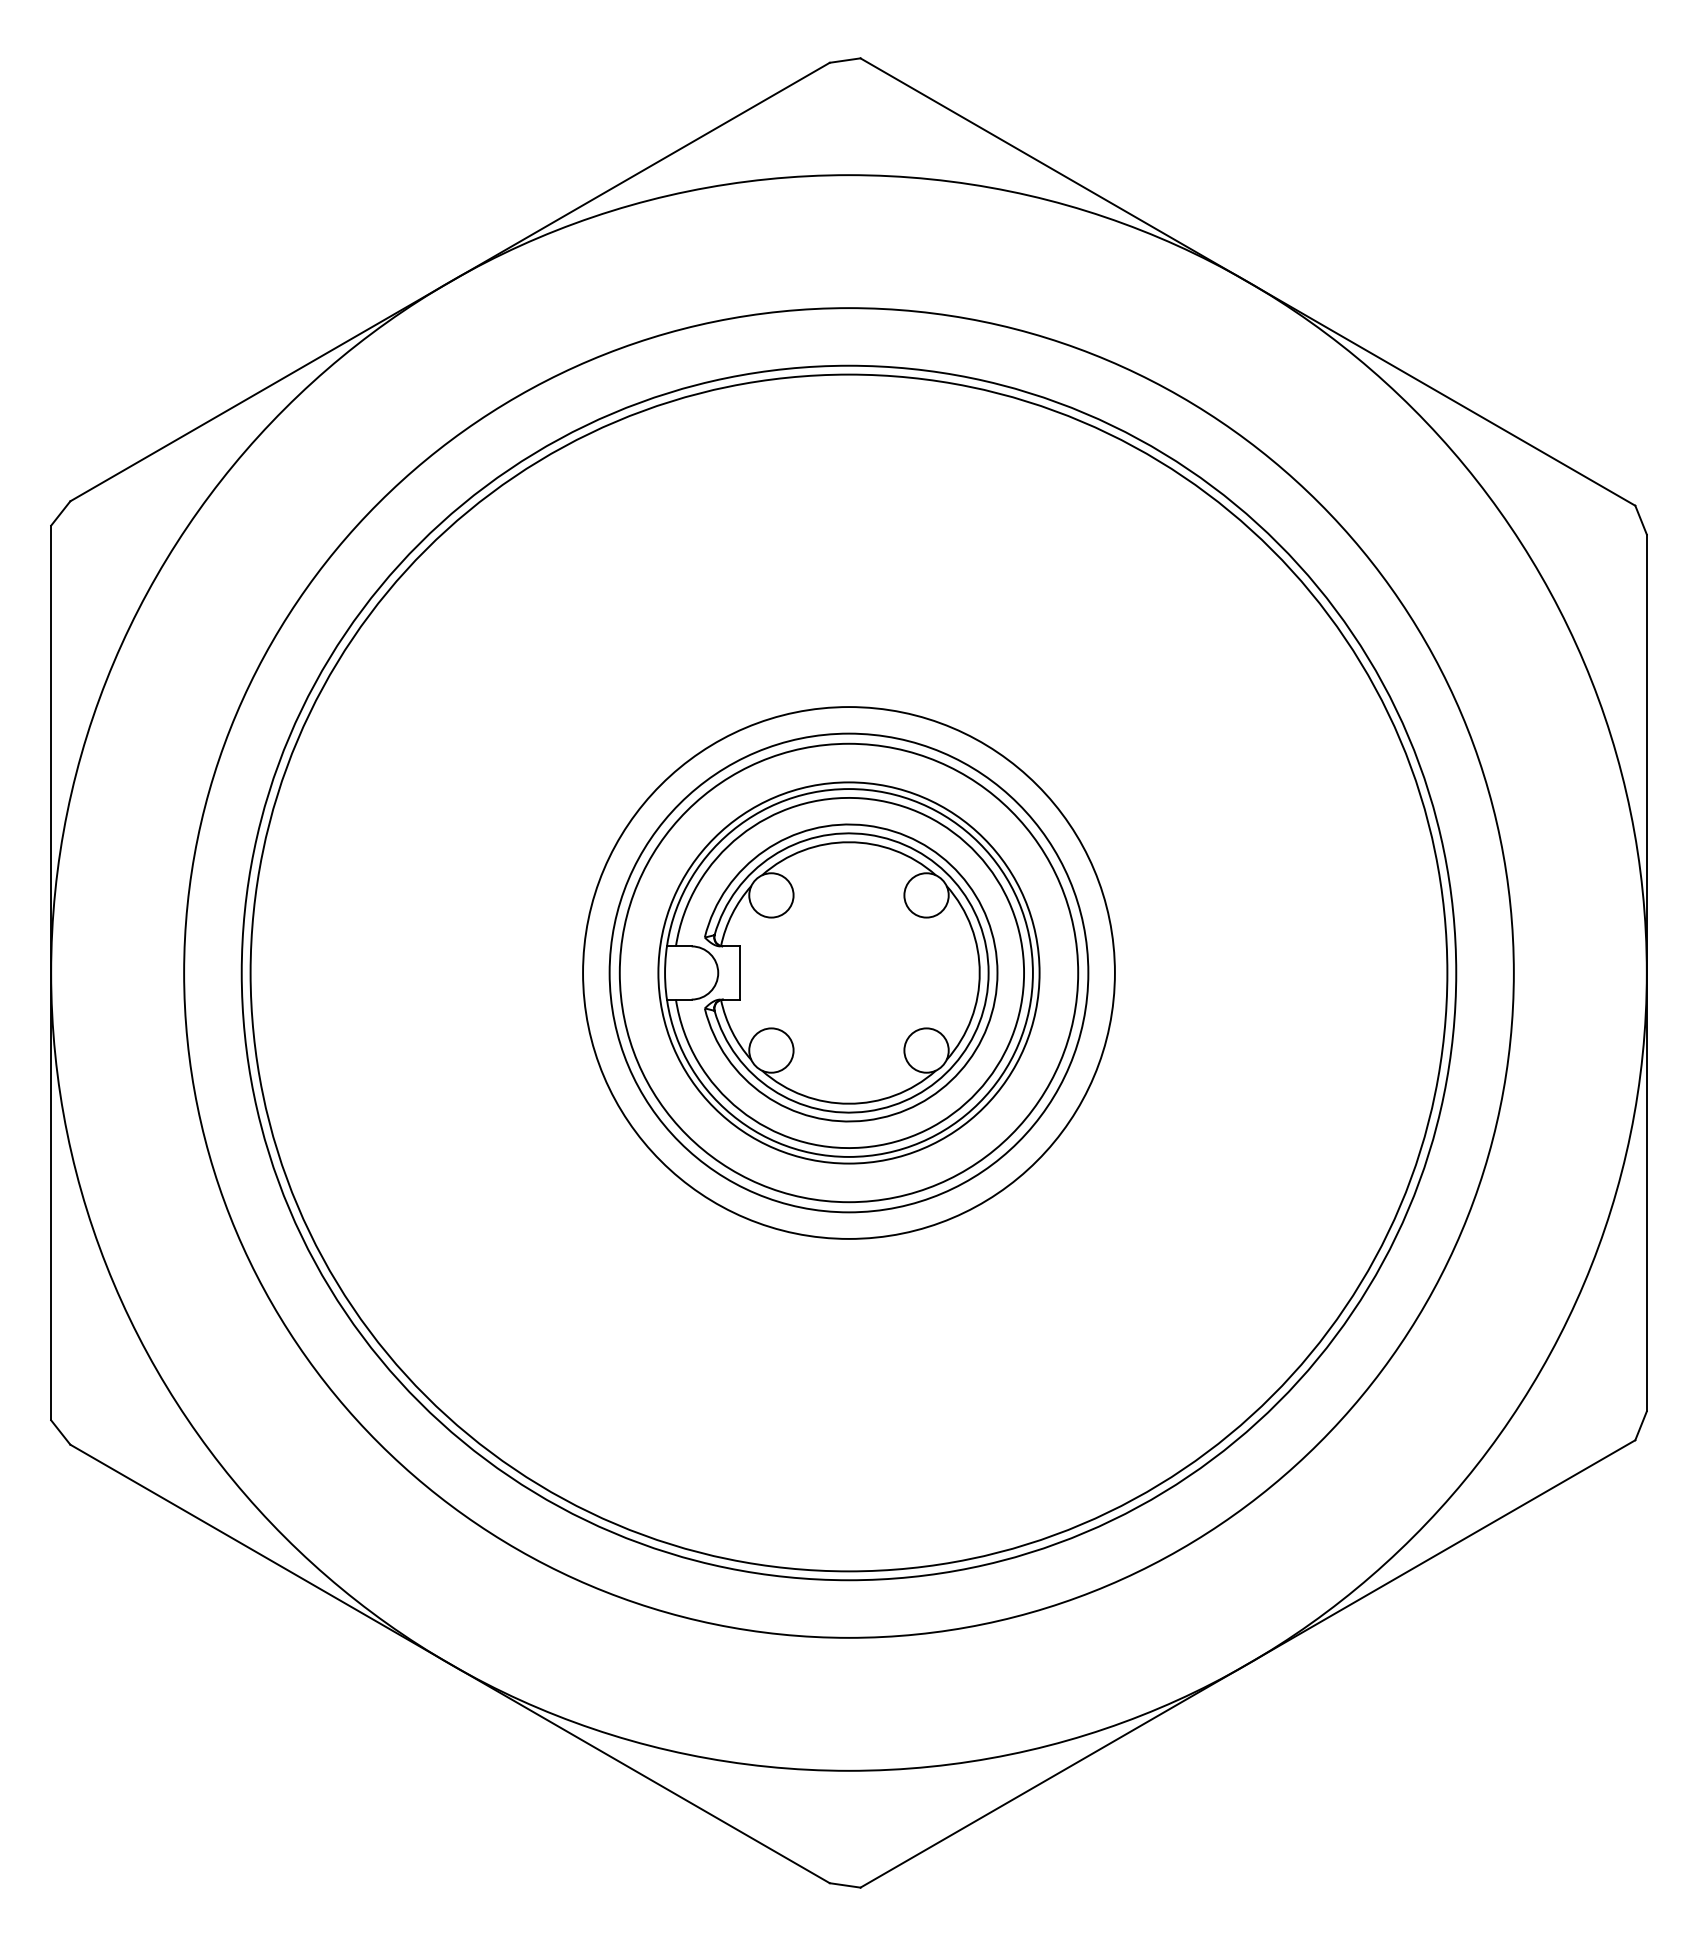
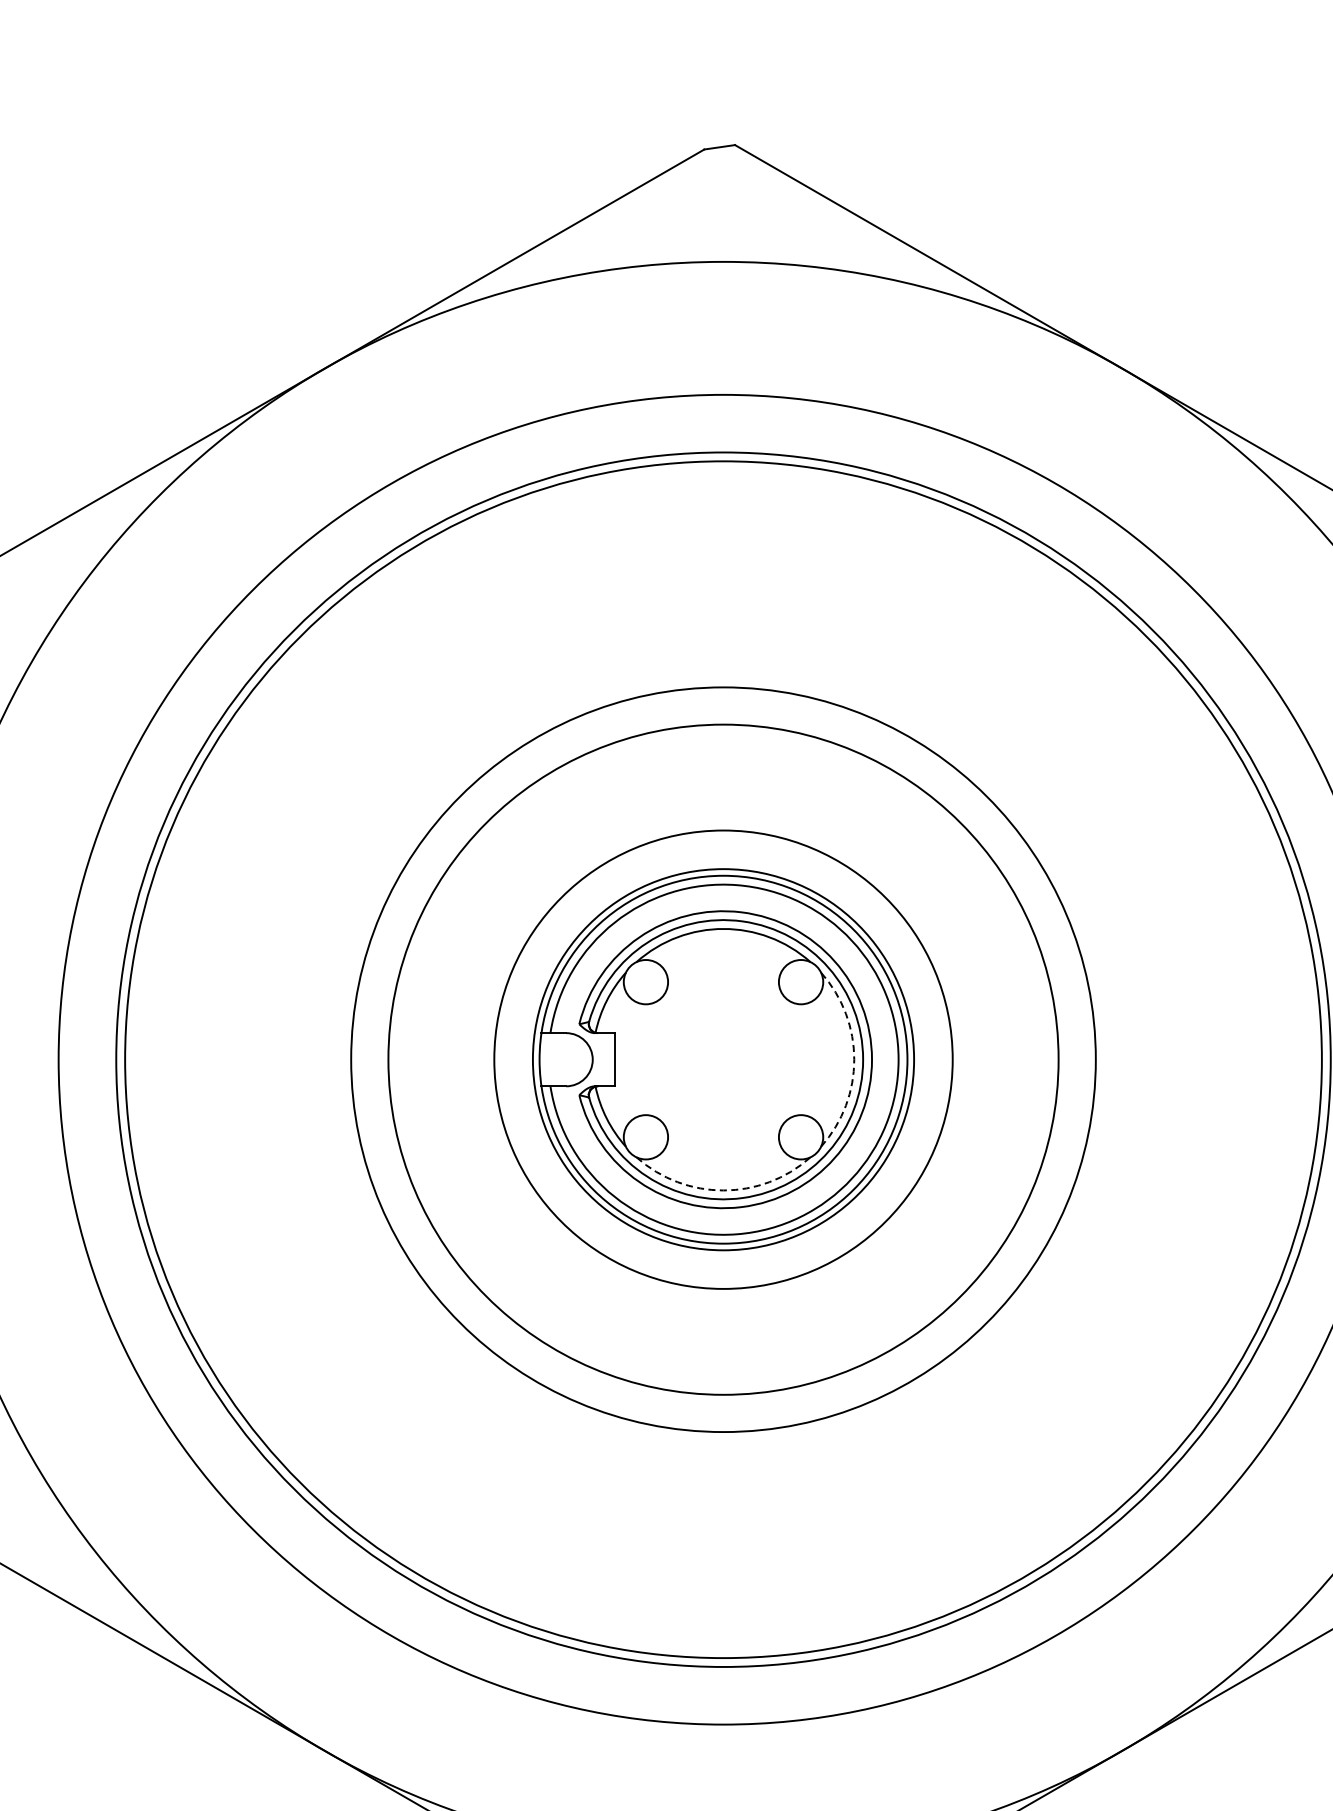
circle: (848, 972) -> (723, 1059), size x1.4
circle: (848, 972) -> (723, 1059), size x1.4
arc: (979, 973) -> (854, 1060), solid -> dashed
arc: (849, 1103) -> (724, 1190), solid -> dashed

